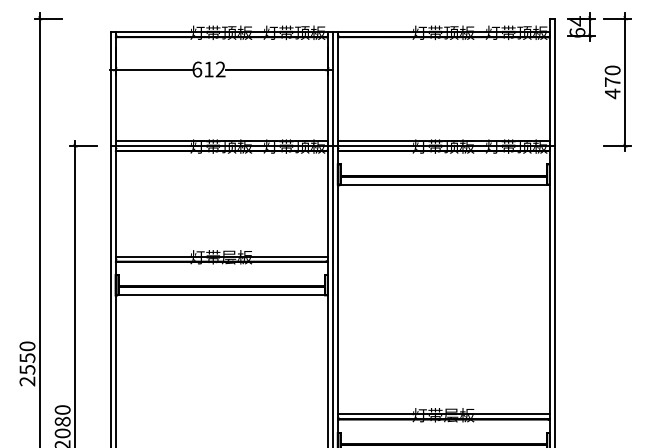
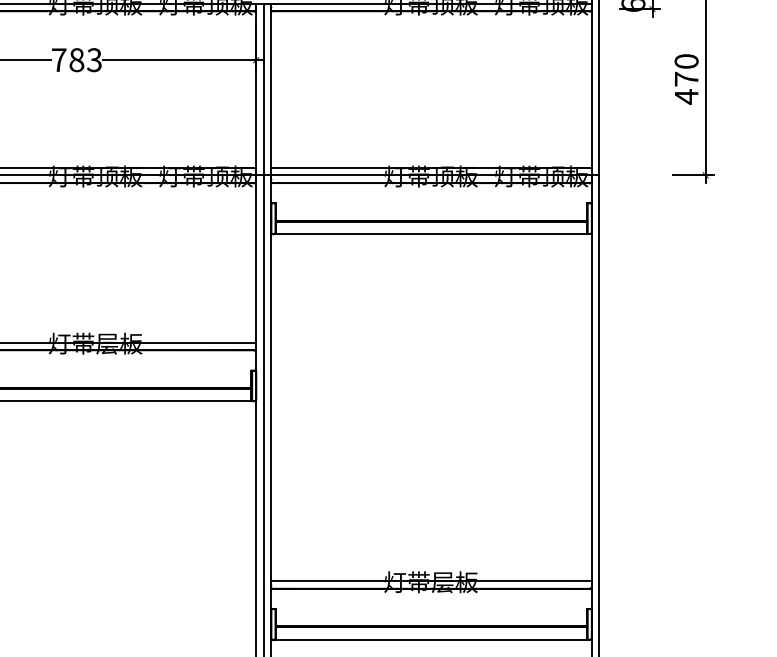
text: (208, 69) -> (76, 60), 612 -> 783

